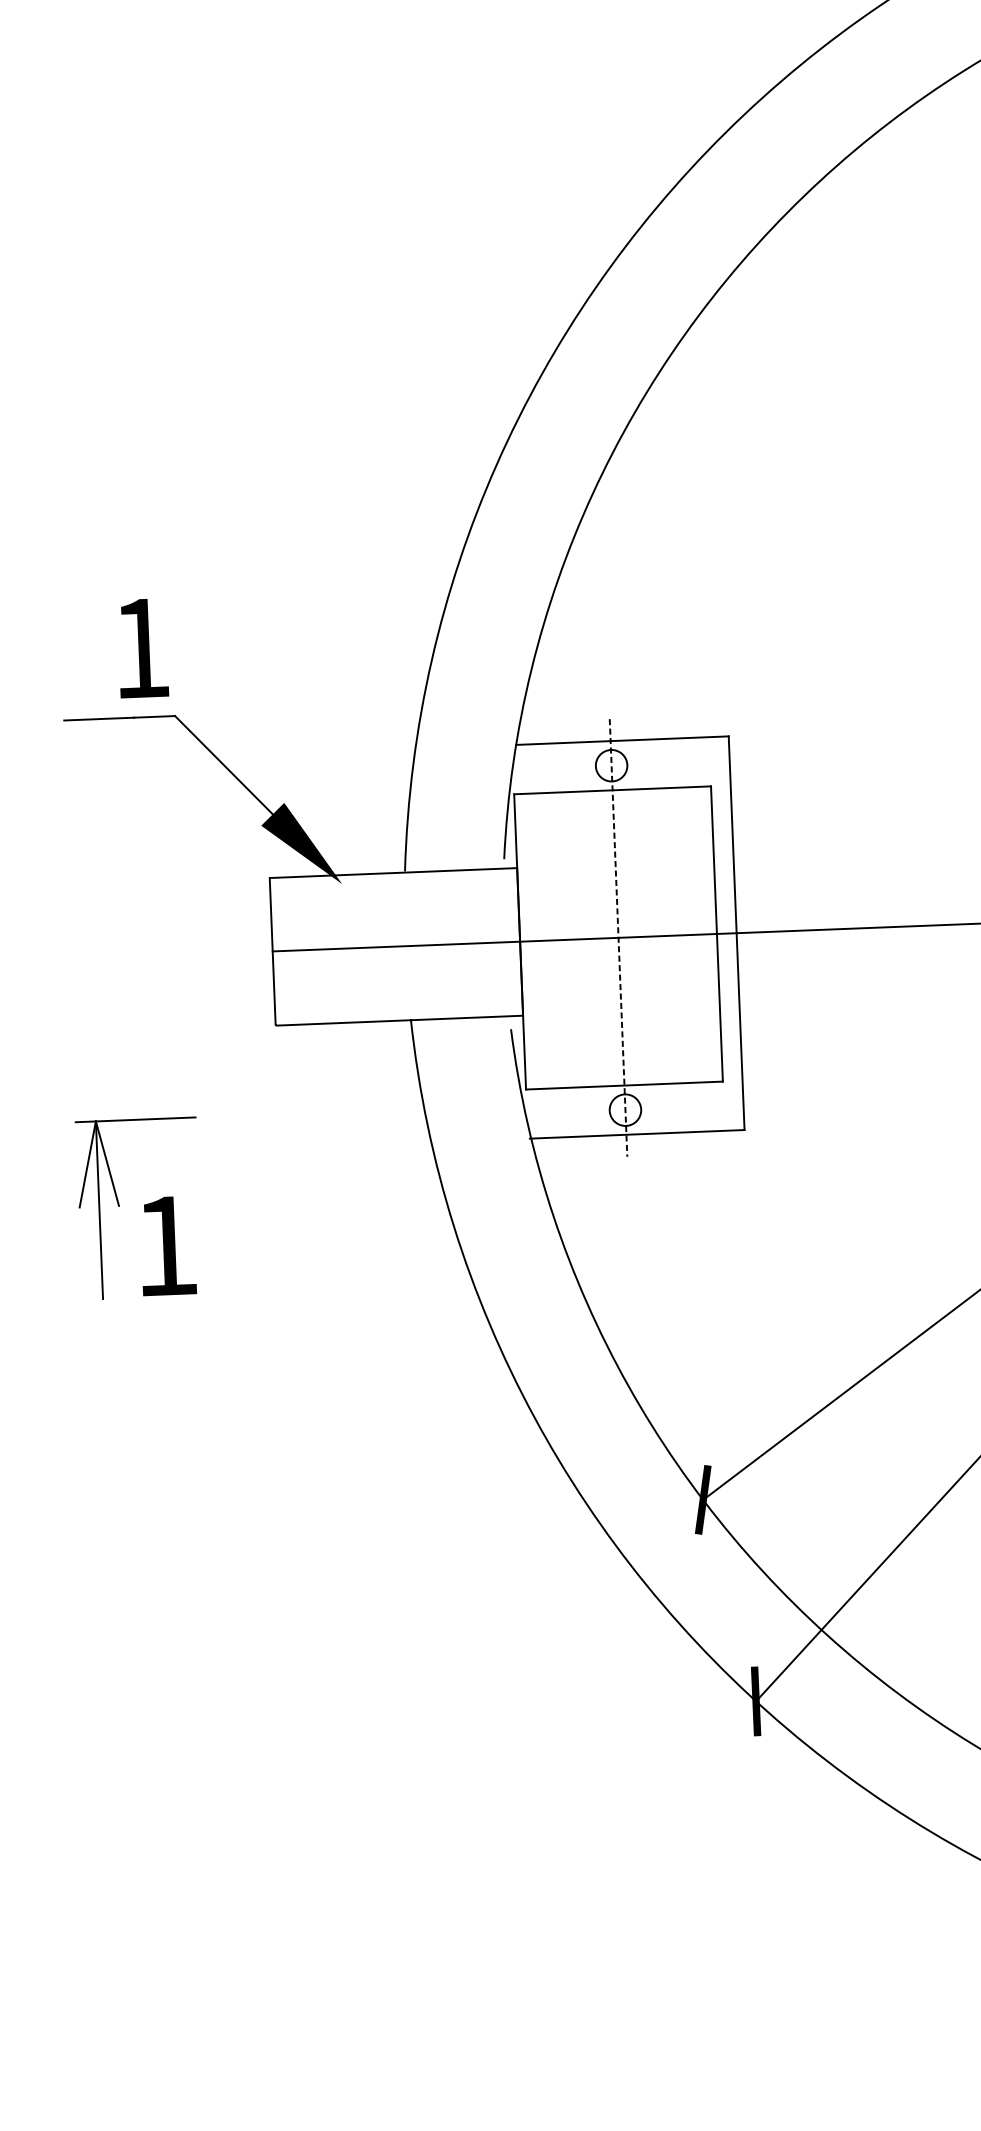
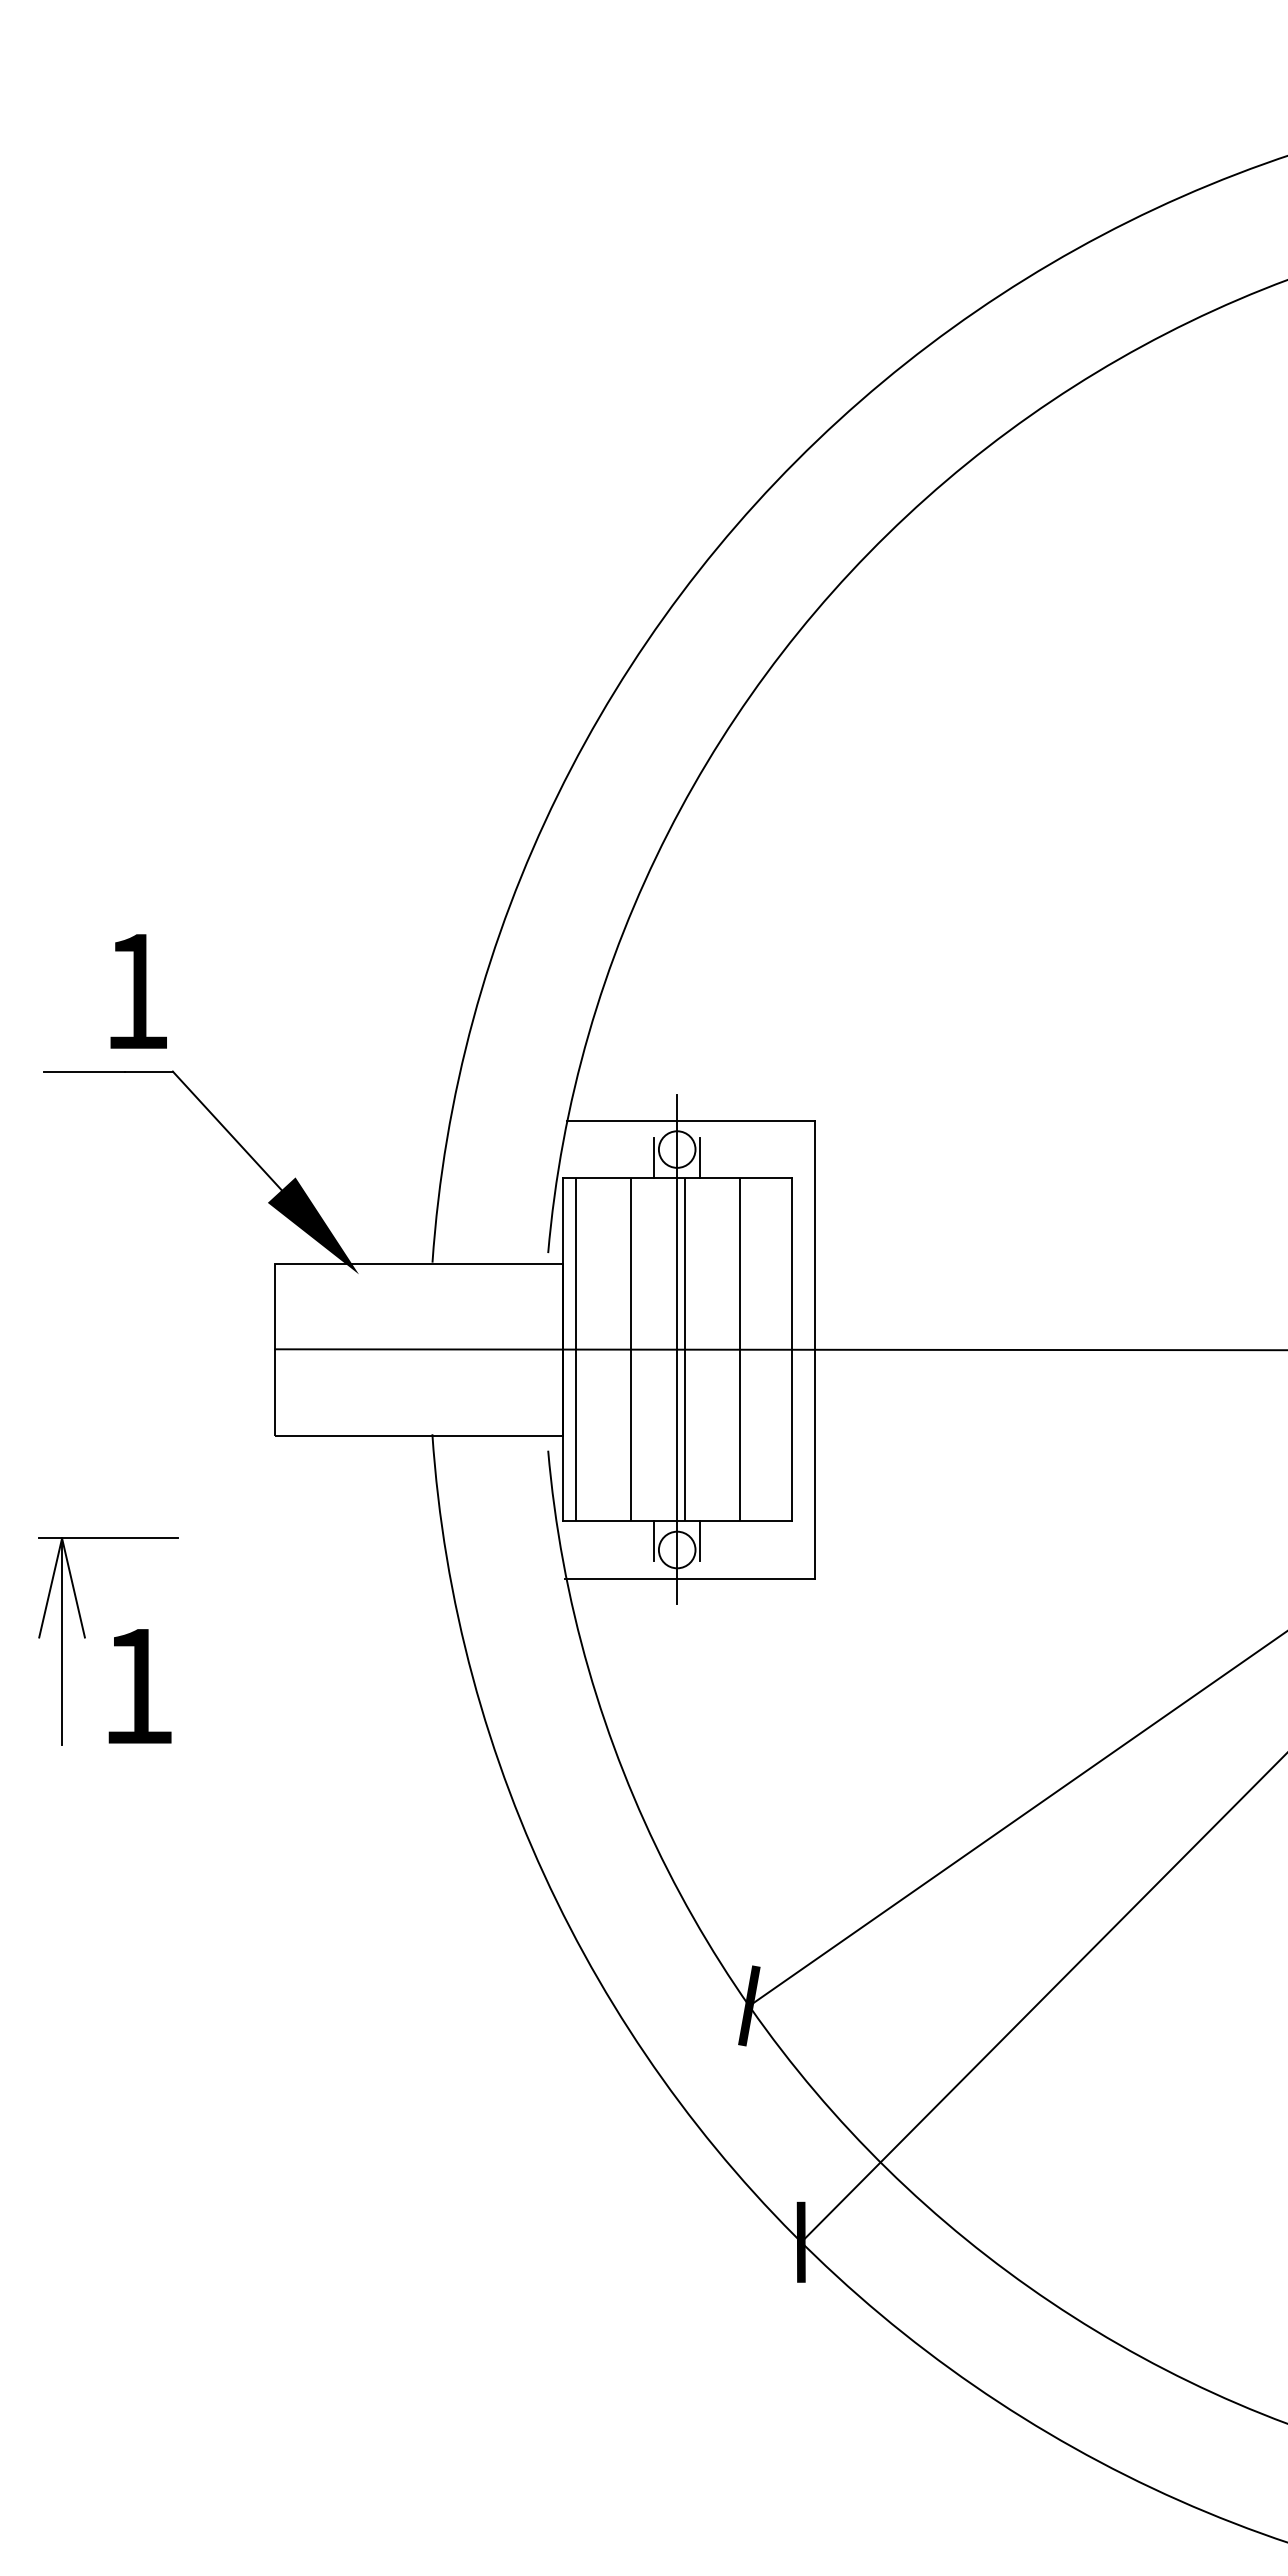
line: (631, 772) -> (700, 1158), added
line: (592, 774) -> (654, 1158), added
hatch: (601, 938) -> (657, 1349), added
line: (618, 938) -> (677, 1350), dashed -> solid
line: (645, 1102) -> (700, 1541), added
line: (605, 1103) -> (654, 1541), added

